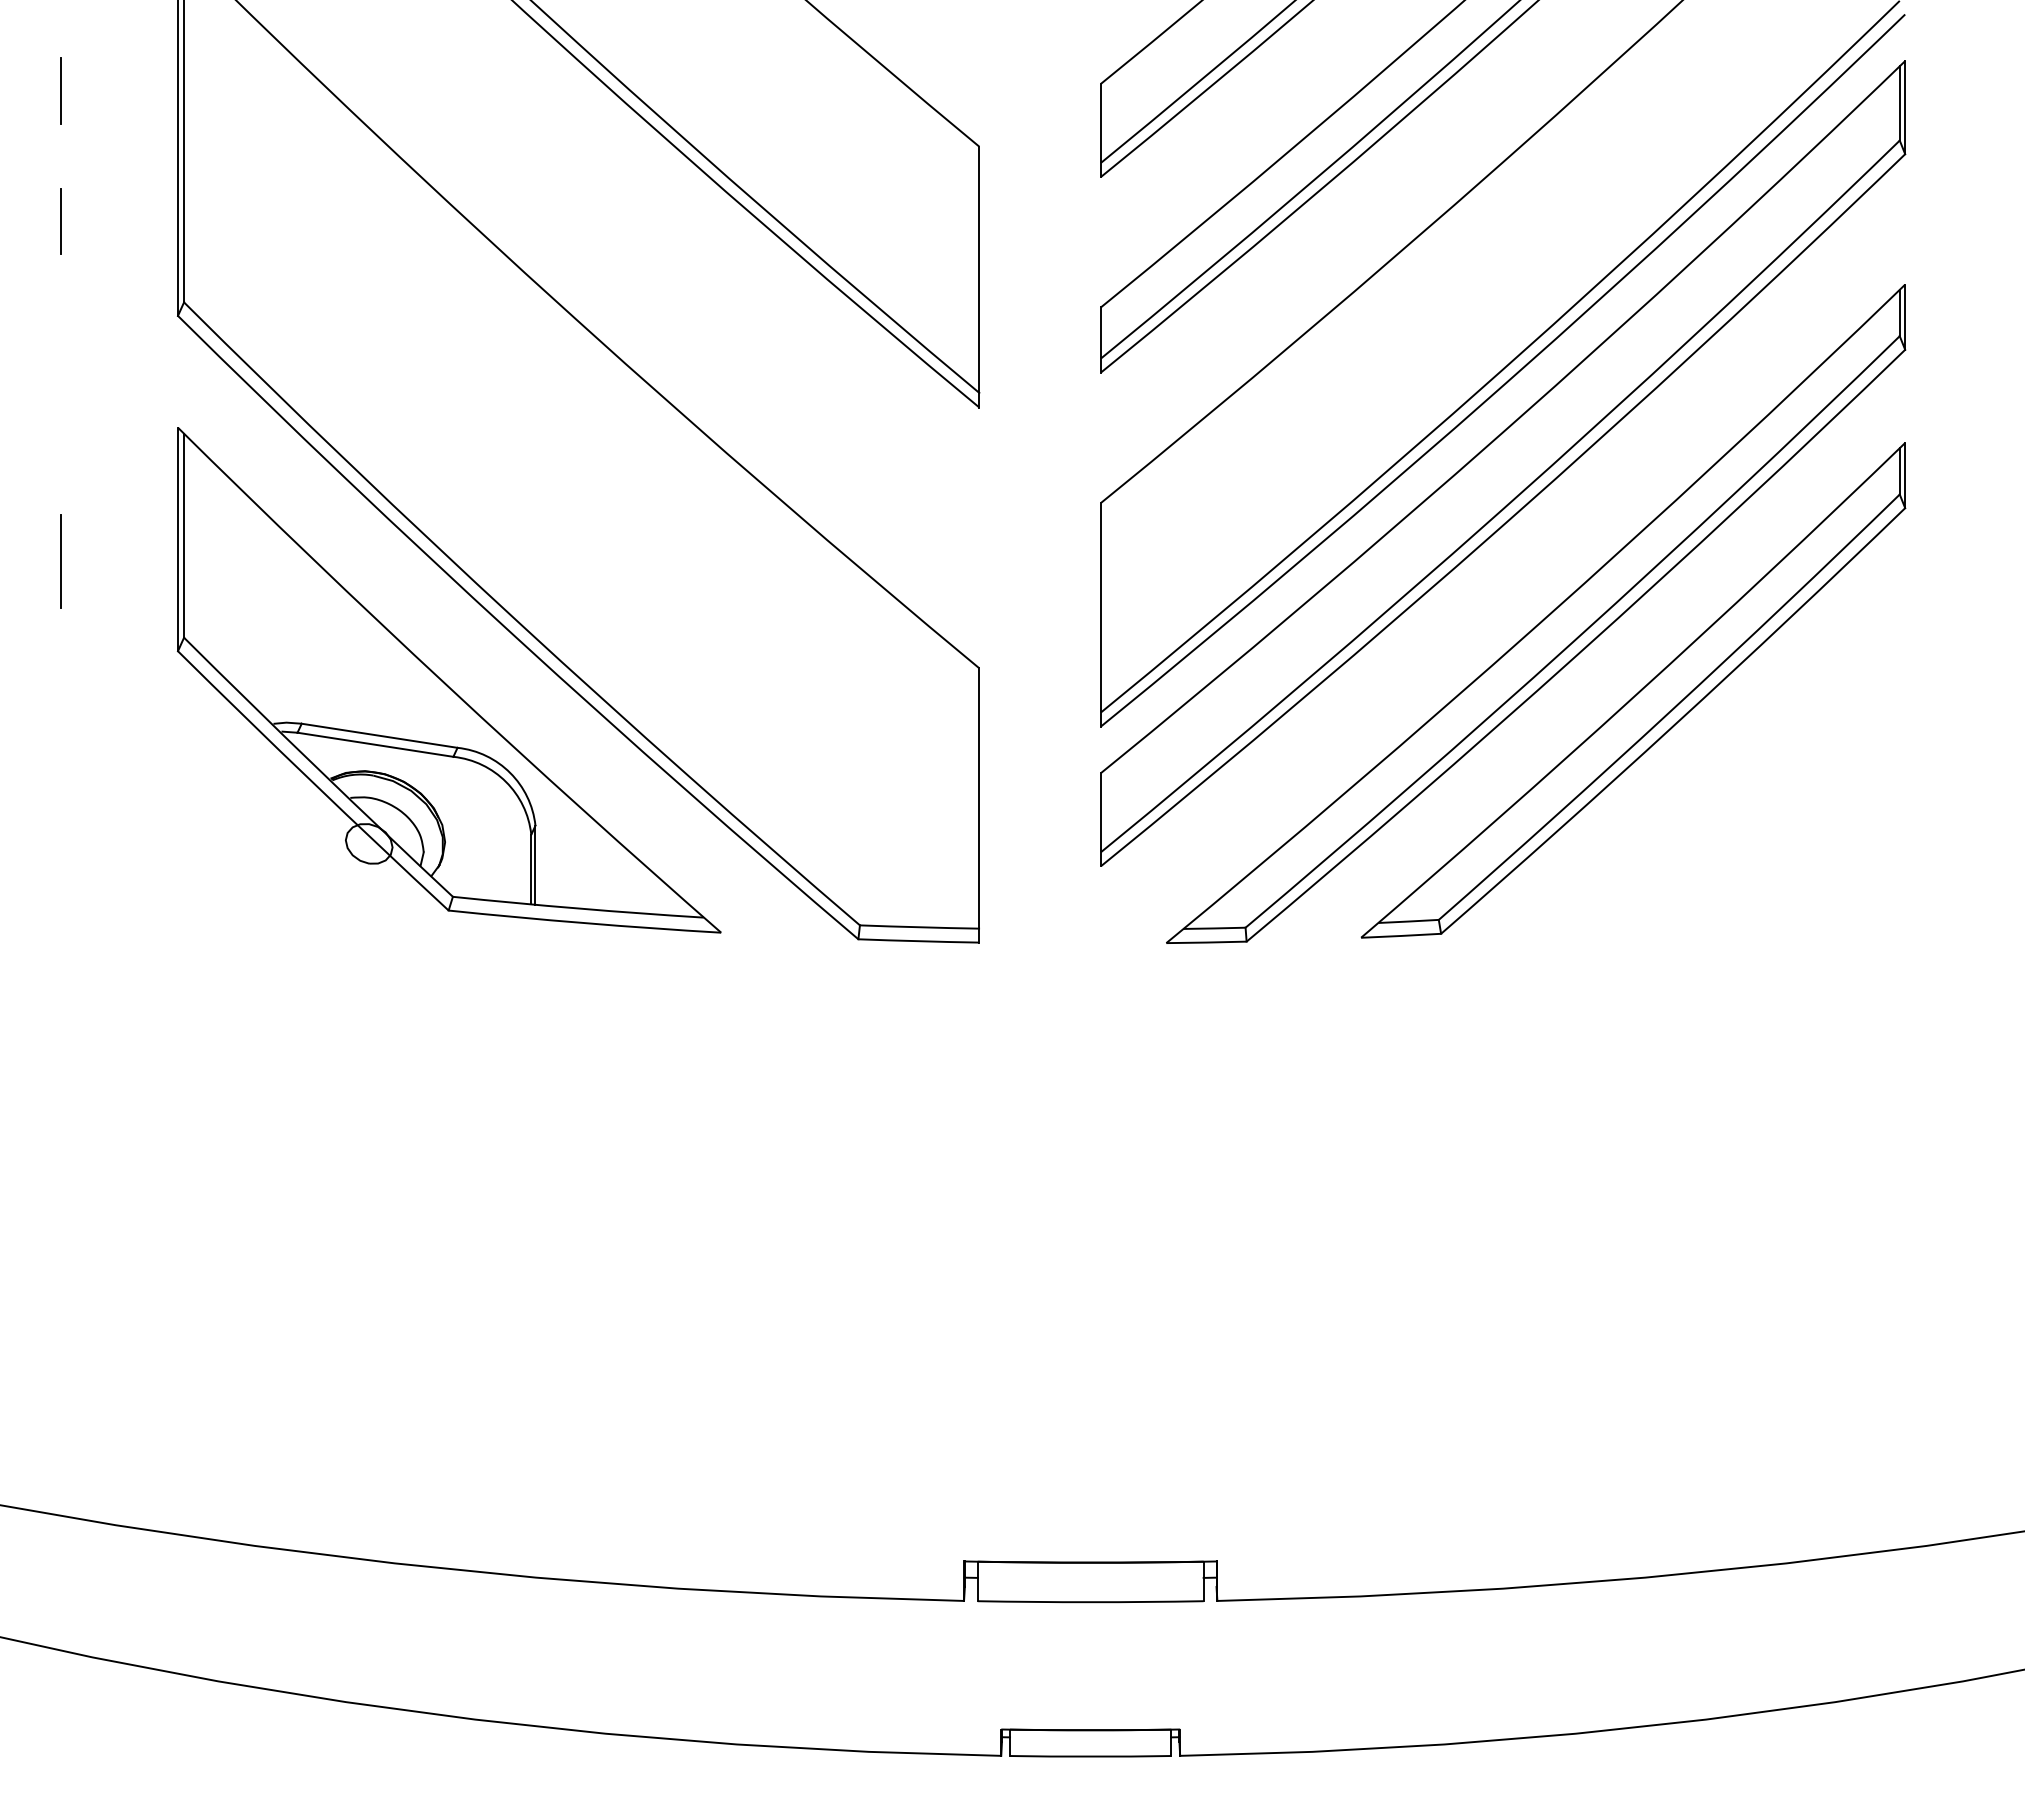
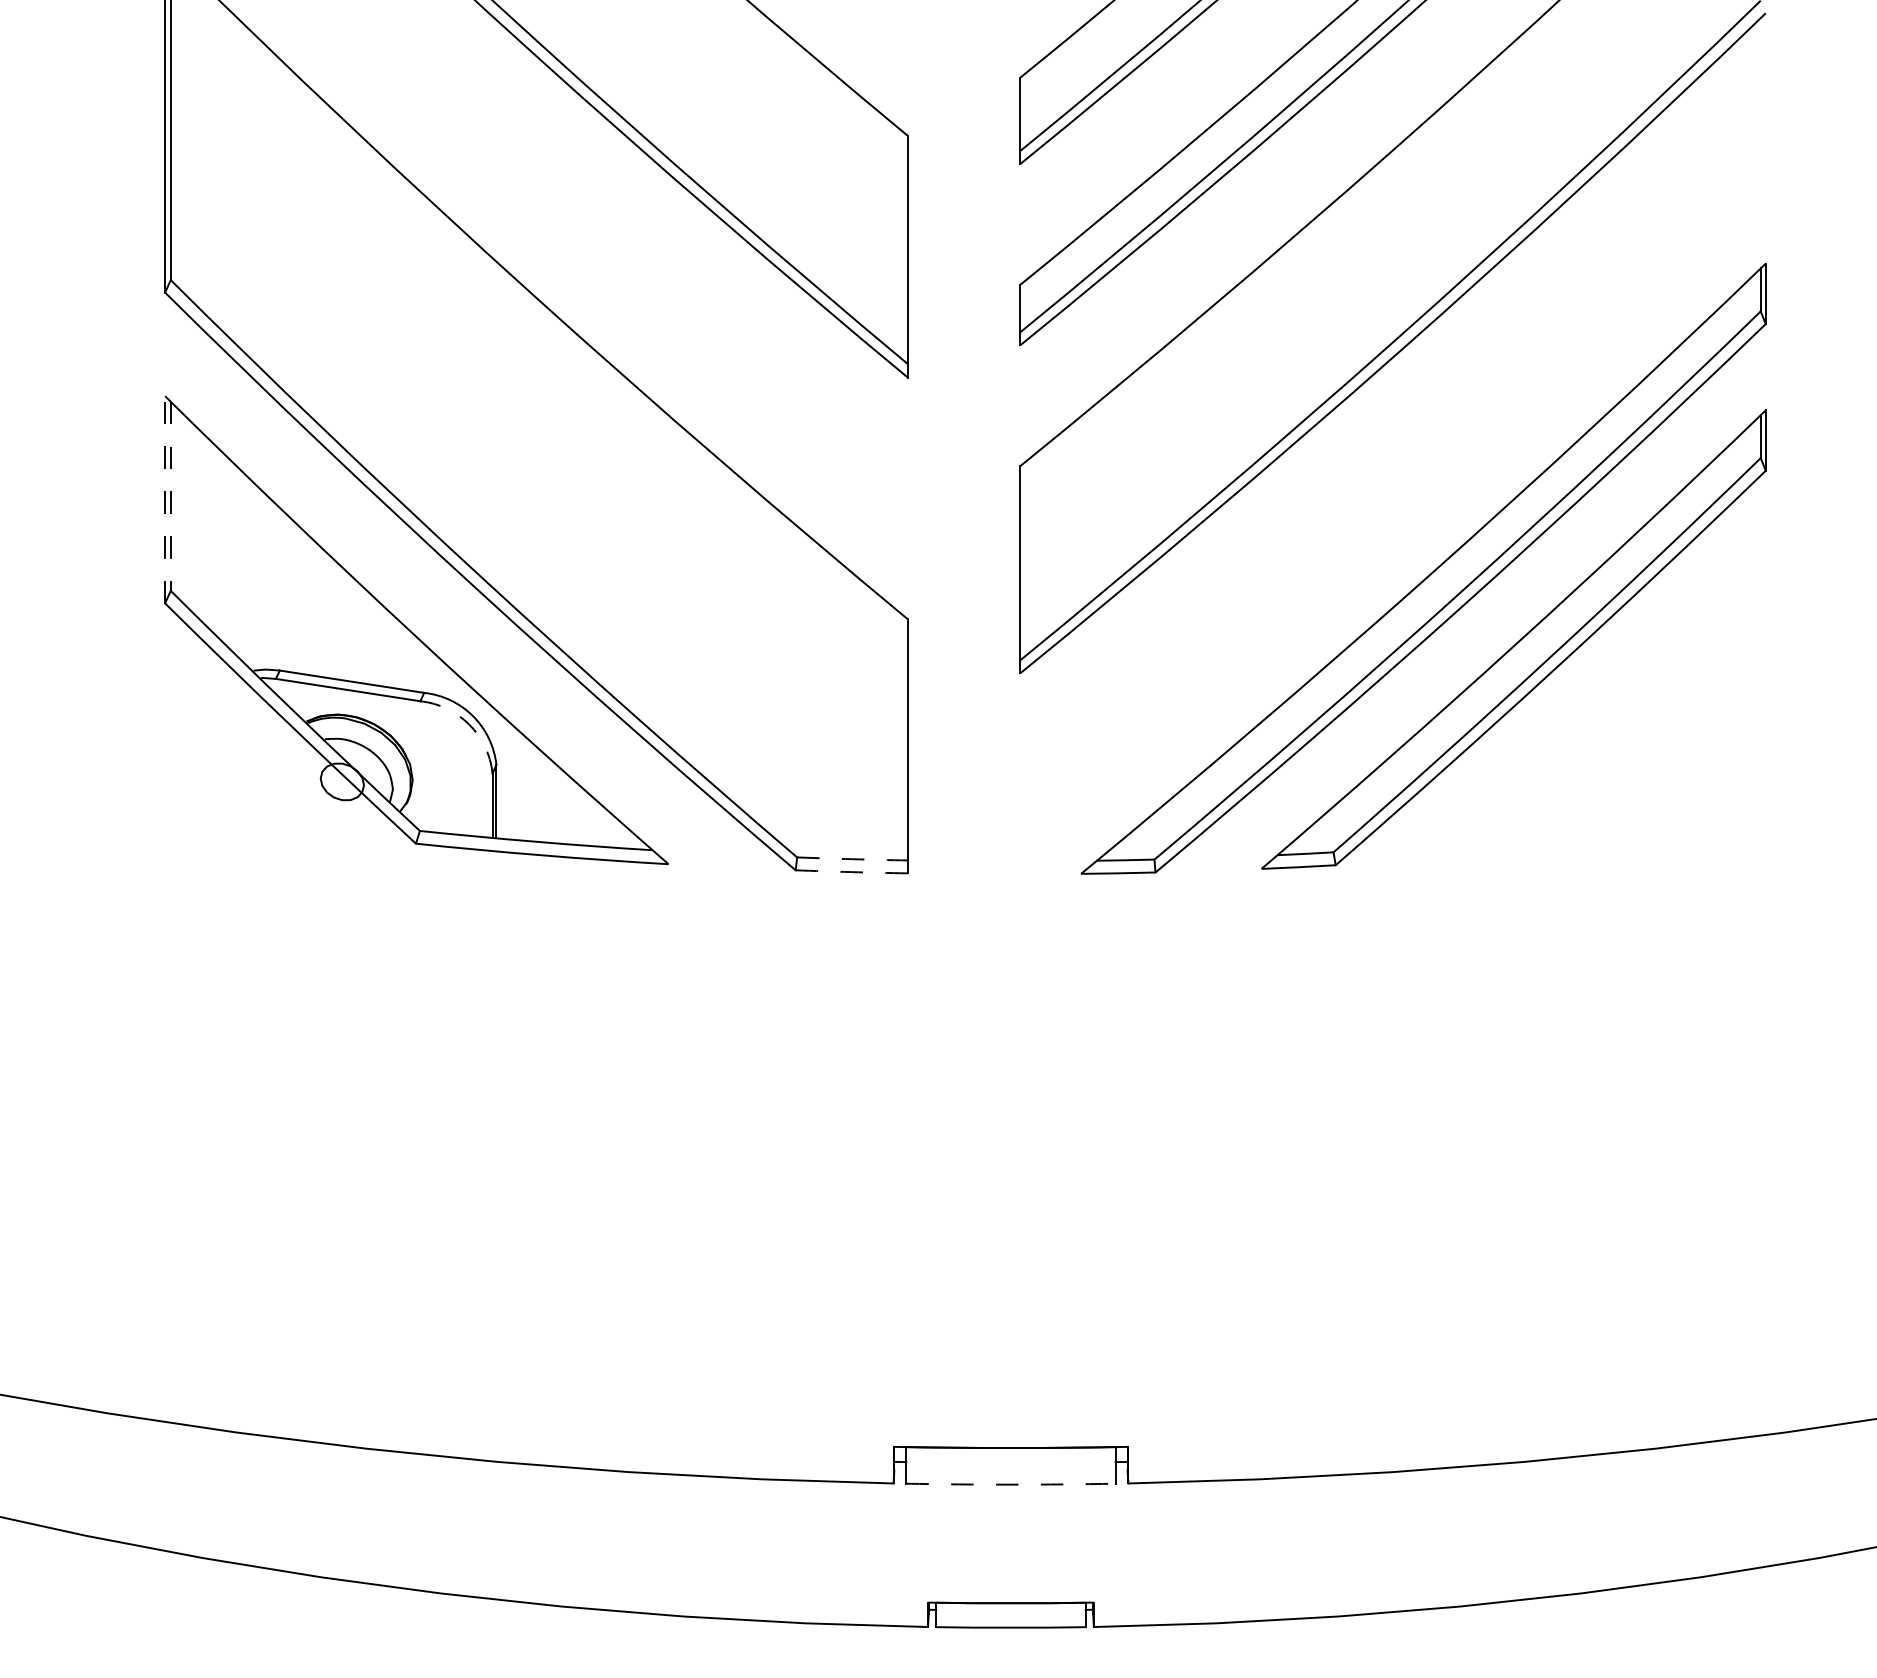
line: (60, 90) -> (56, 83), removed
line: (60, 221) -> (56, 205), removed
part: (1503, 463) -> (1393, 429), removed
line: (184, 536) -> (171, 497), solid -> dashed
line: (177, 539) -> (164, 499), solid -> dashed
line: (60, 560) -> (56, 519), removed
arc: (506, 782) -> (469, 725), solid -> dashed
arc: (919, 927) -> (852, 859), solid -> dashed
arc: (918, 941) -> (851, 872), solid -> dashed
arc: (1090, 1602) -> (1010, 1484), solid -> dashed

